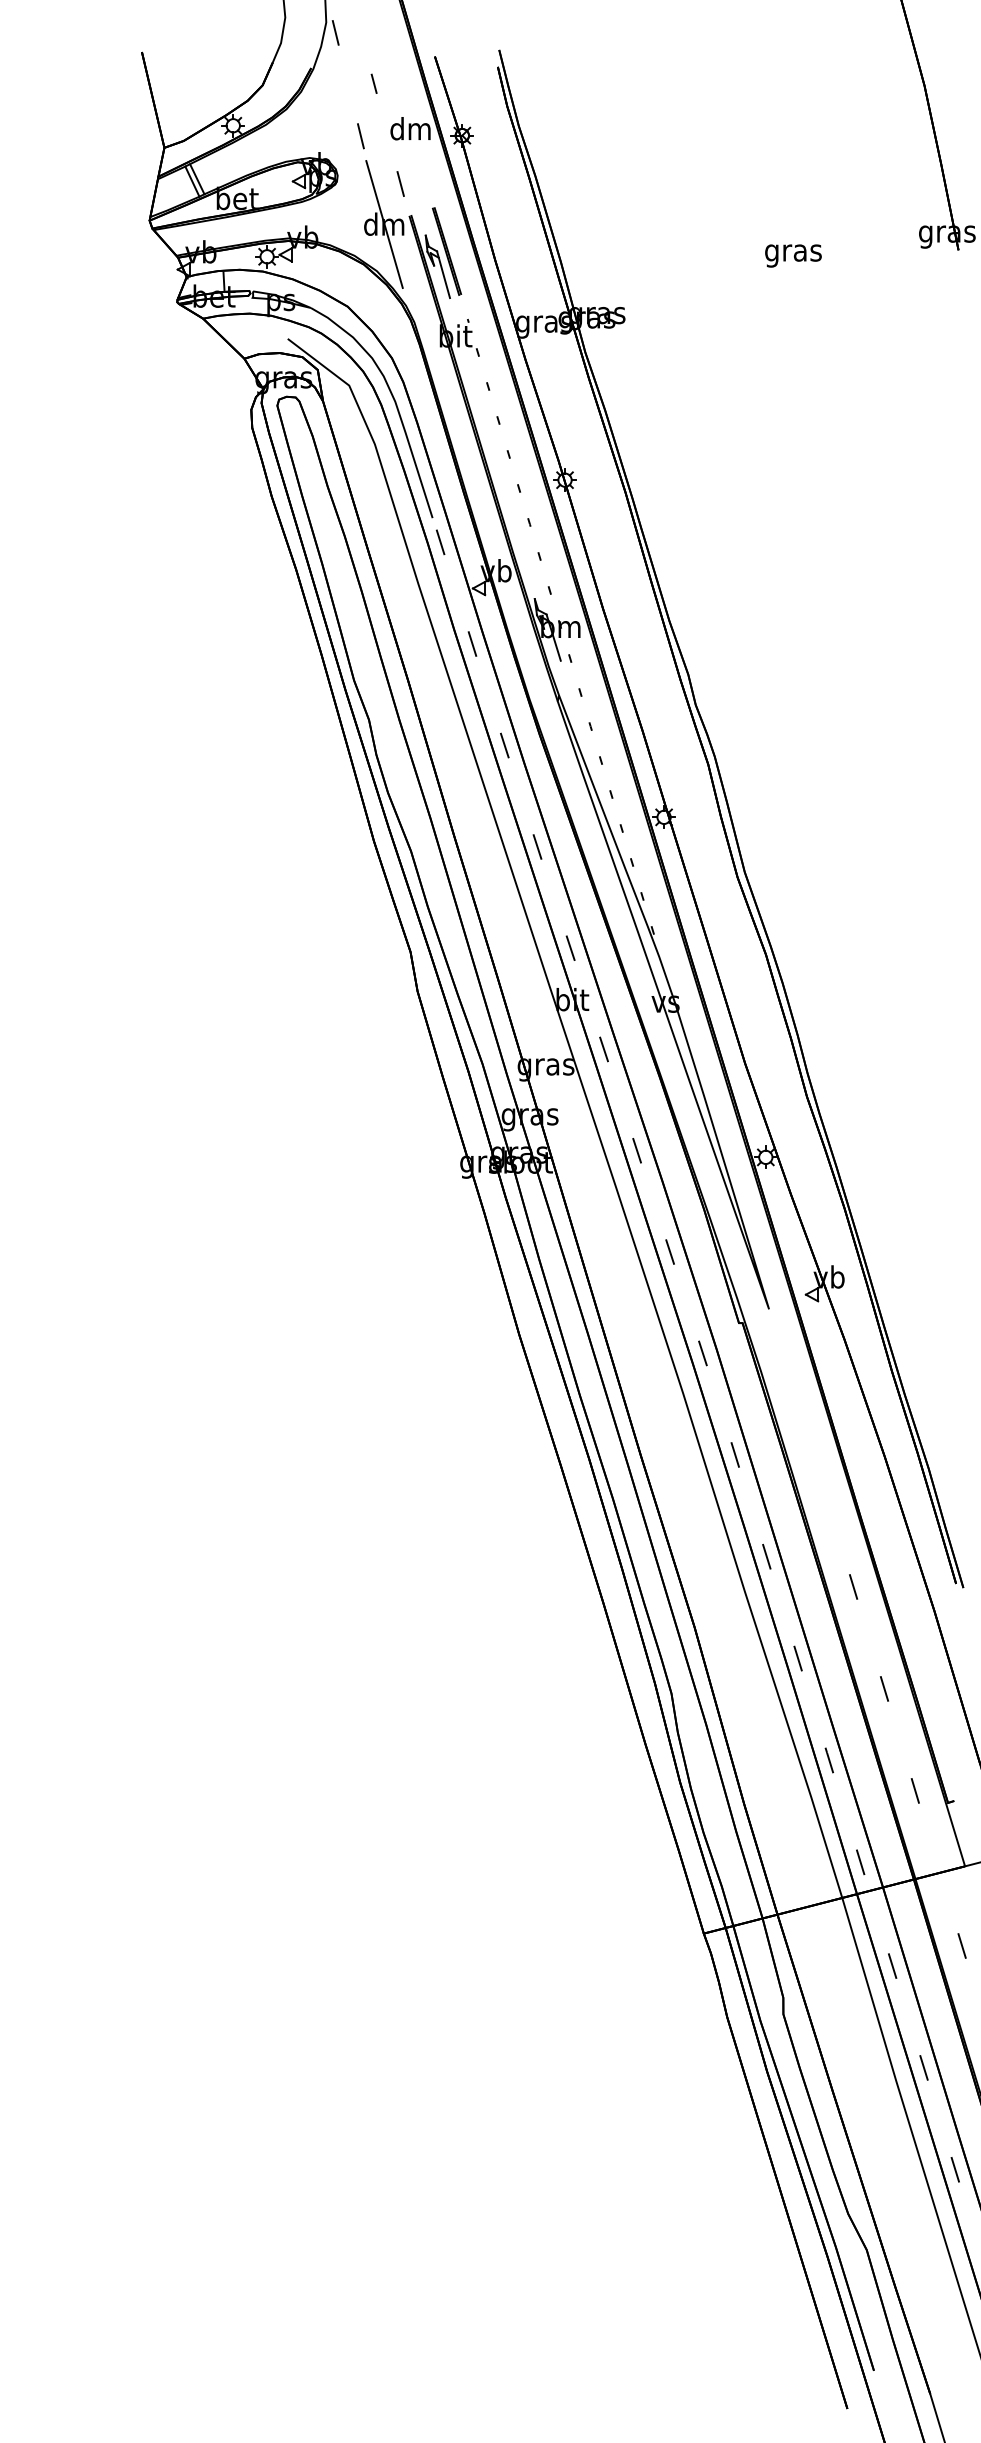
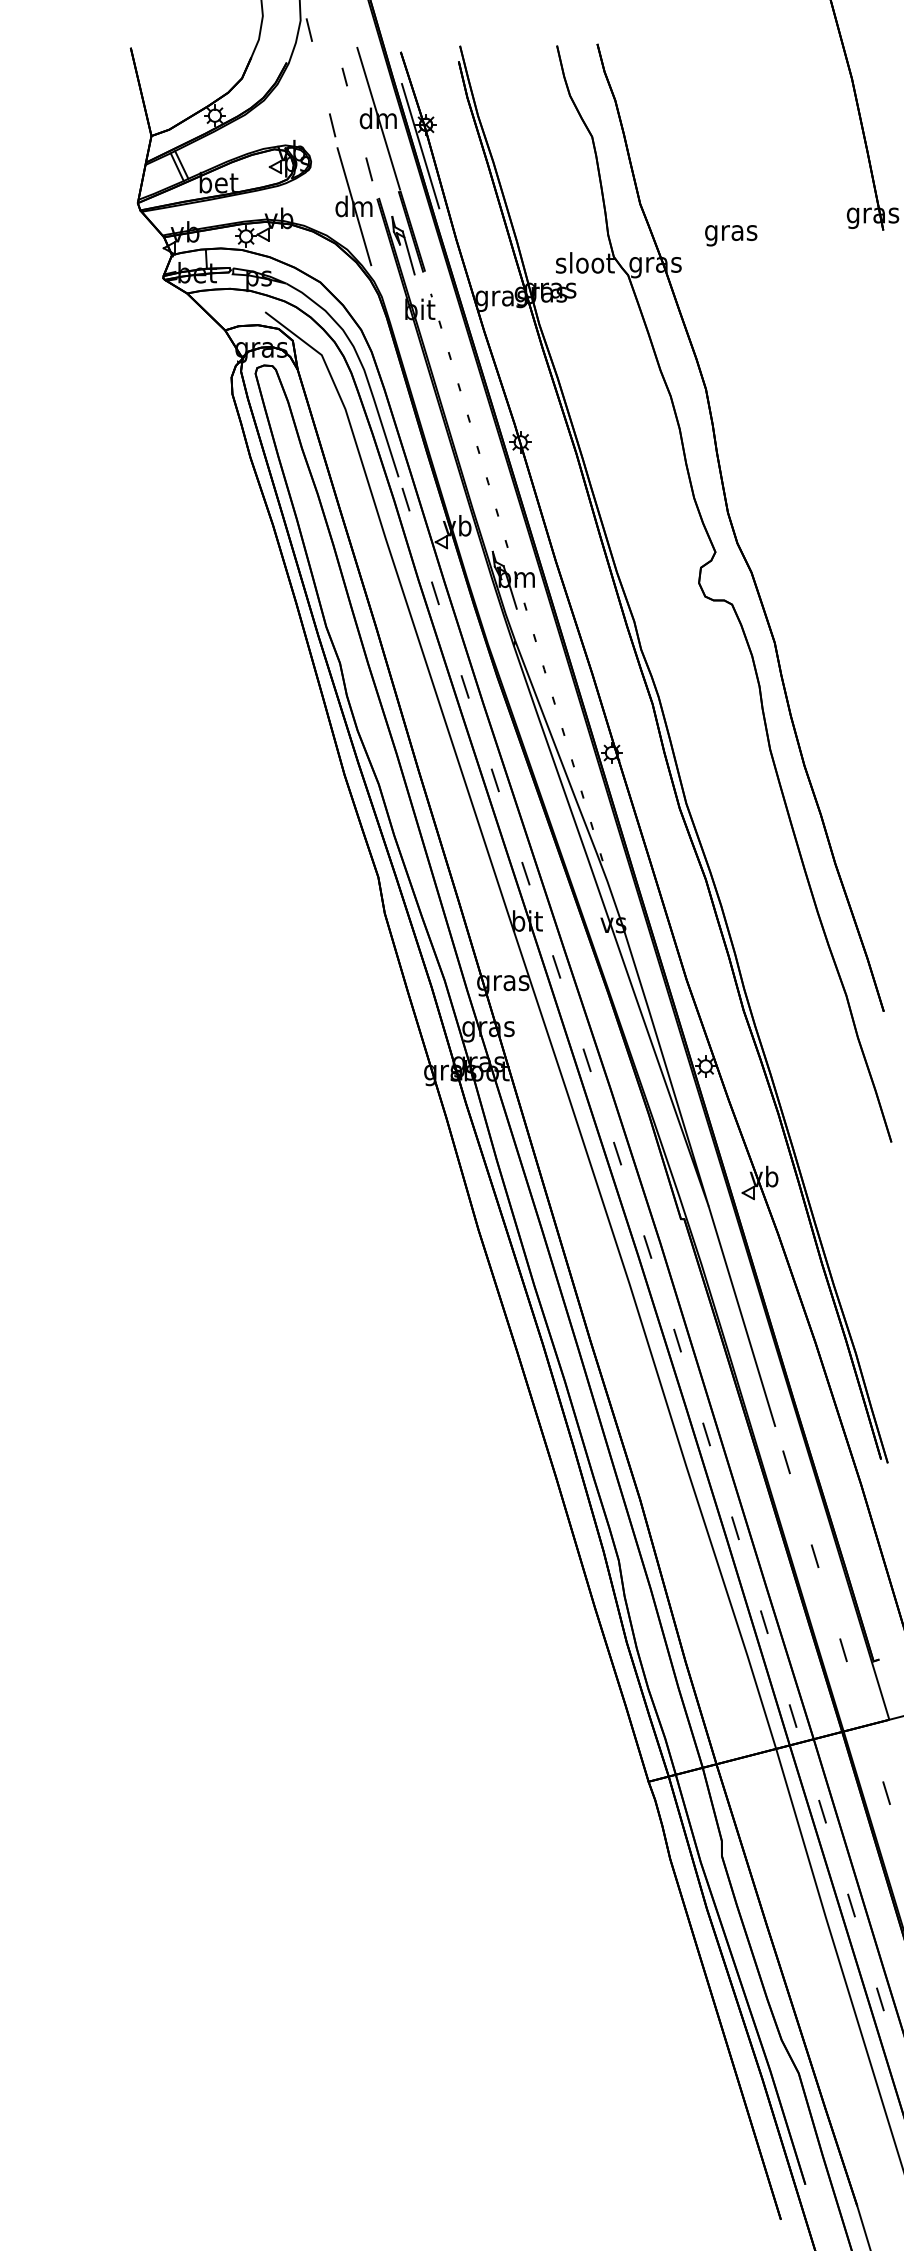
line: (410, 128) -> (378, 118), added
line: (456, 159) -> (420, 146), added
part: (786, 650) -> (724, 599), added
line: (804, 1428) -> (741, 1316), added

